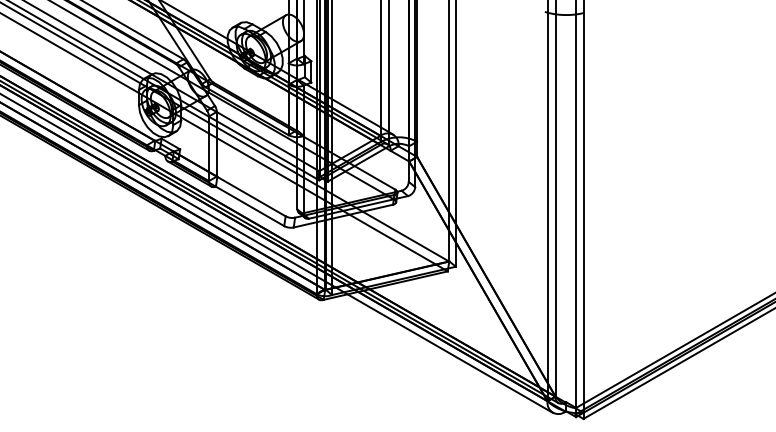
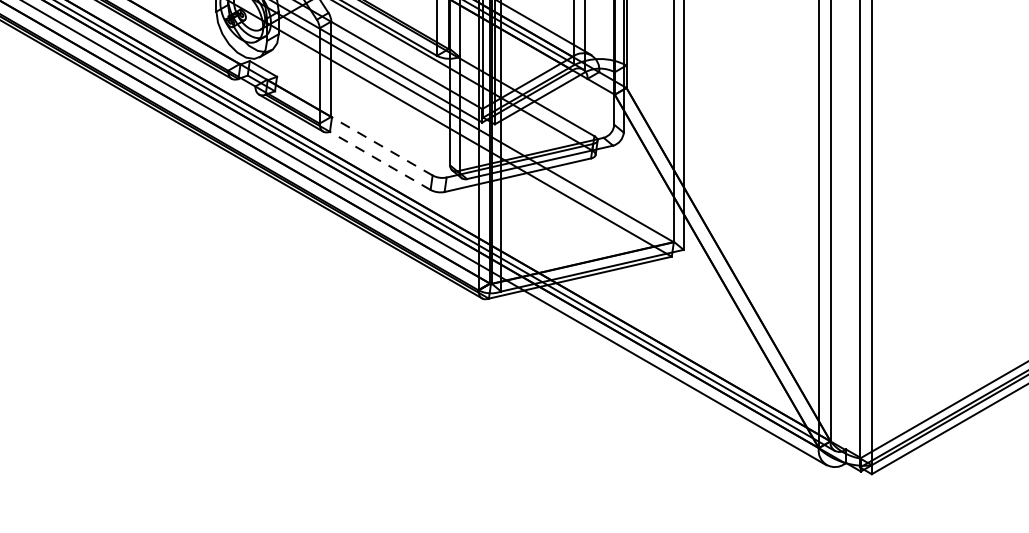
line: (251, 196) -> (382, 146), solid -> dashed
line: (249, 206) -> (379, 161), solid -> dashed

